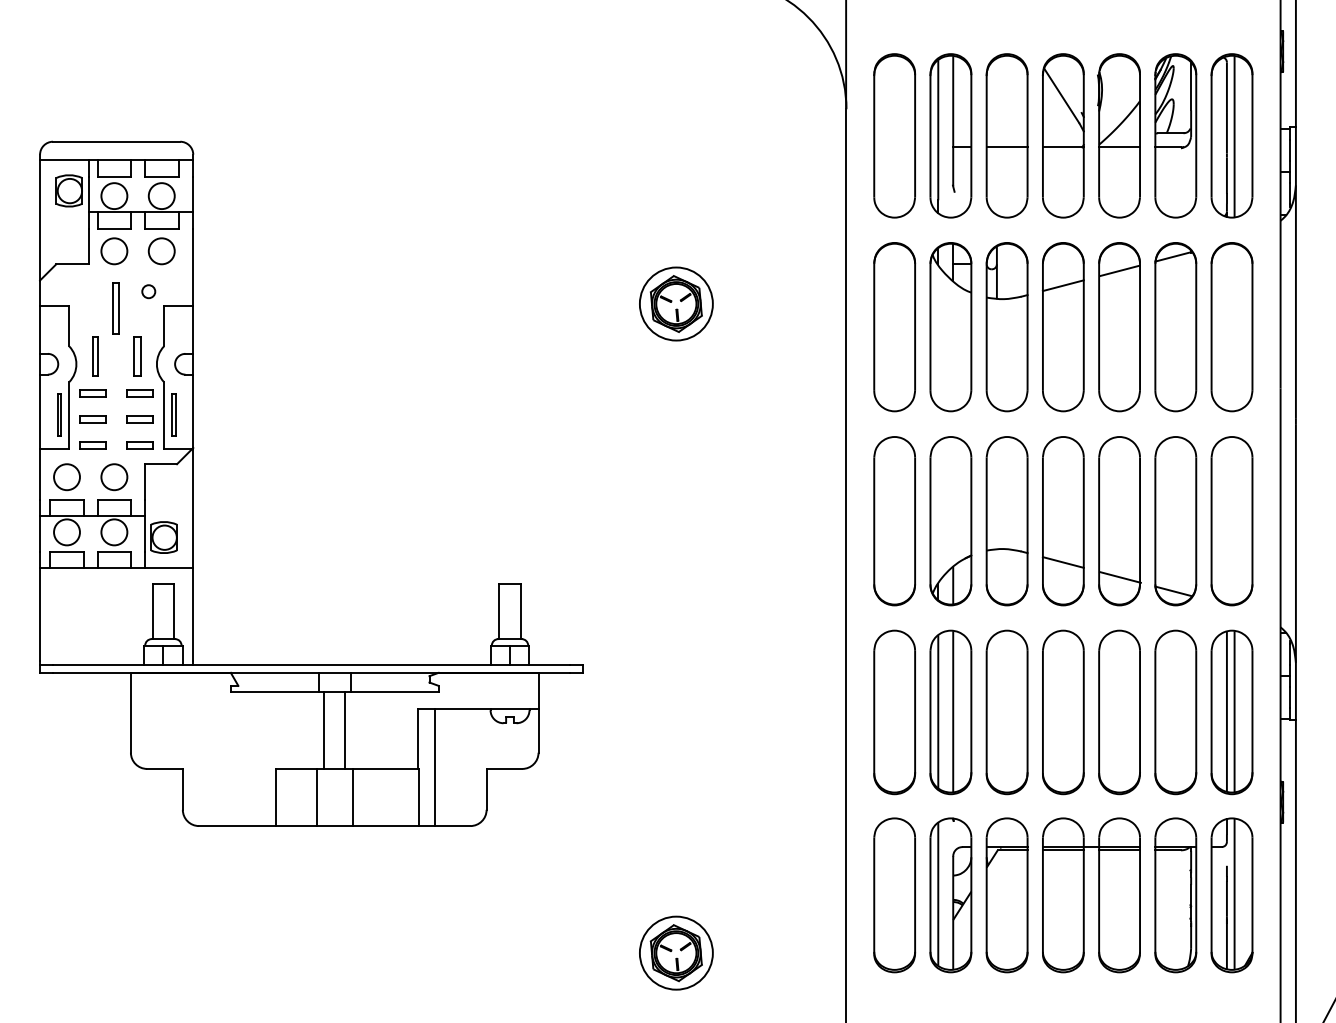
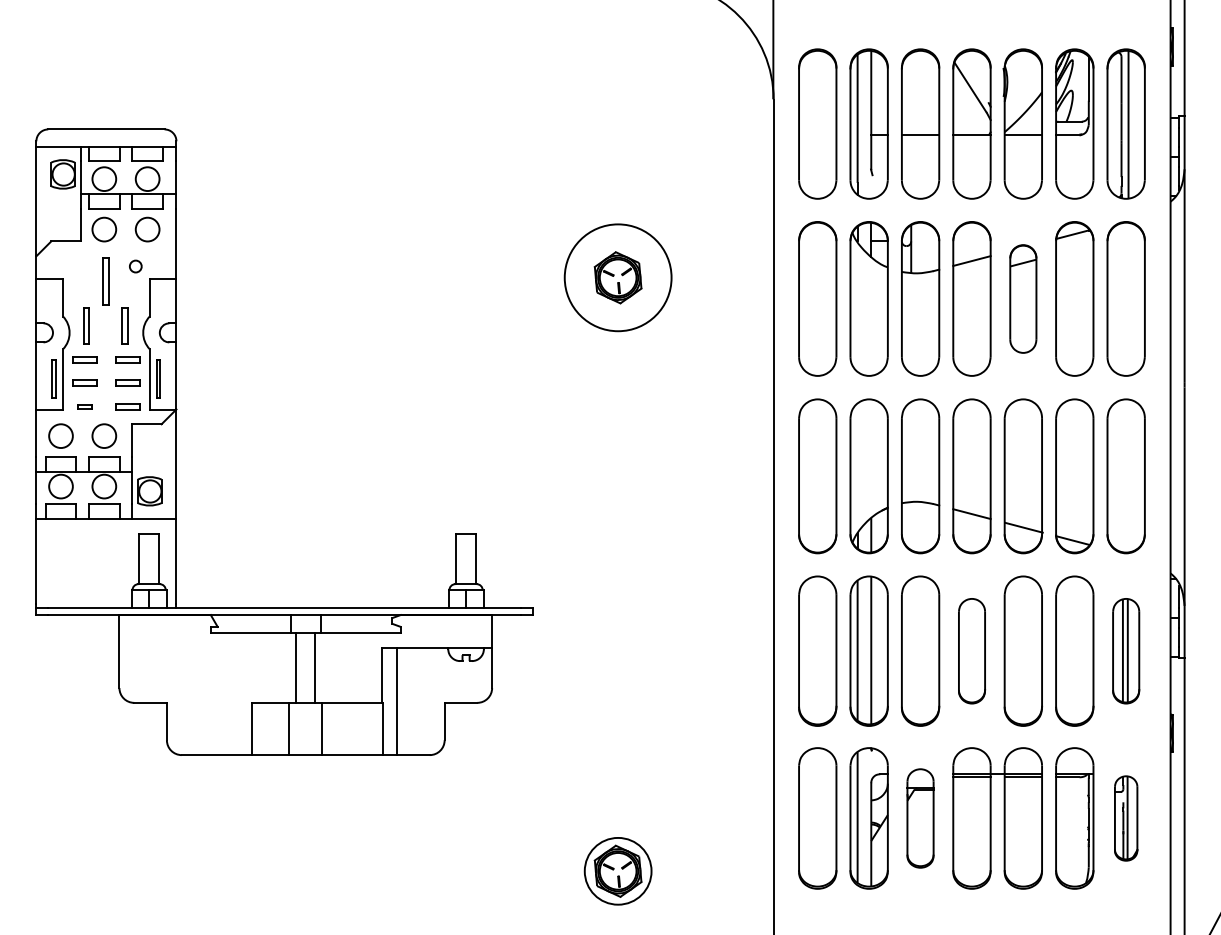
circle: (675, 303) -> (617, 277), size x1.6
part: (1119, 327) -> (1023, 299), size x0.7
part: (92, 445) -> (84, 407), size x0.6
part: (1063, 712) -> (972, 651), size x0.7
part: (1231, 712) -> (1125, 651), size x0.7
part: (1006, 895) -> (919, 818), size x0.7
part: (1231, 895) -> (1125, 818), size x0.6

